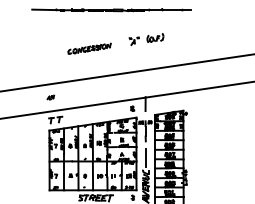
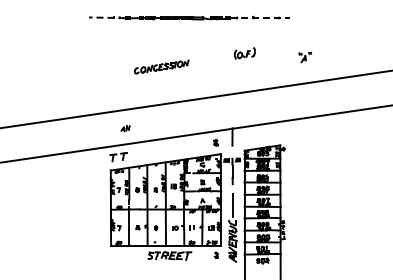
line: (46, 9) -> (106, 17), solid -> dashed
line: (167, 10) -> (260, 18), solid -> dashed
part: (133, 41) -> (304, 57), moved
part: (50, 97) -> (125, 128), moved

